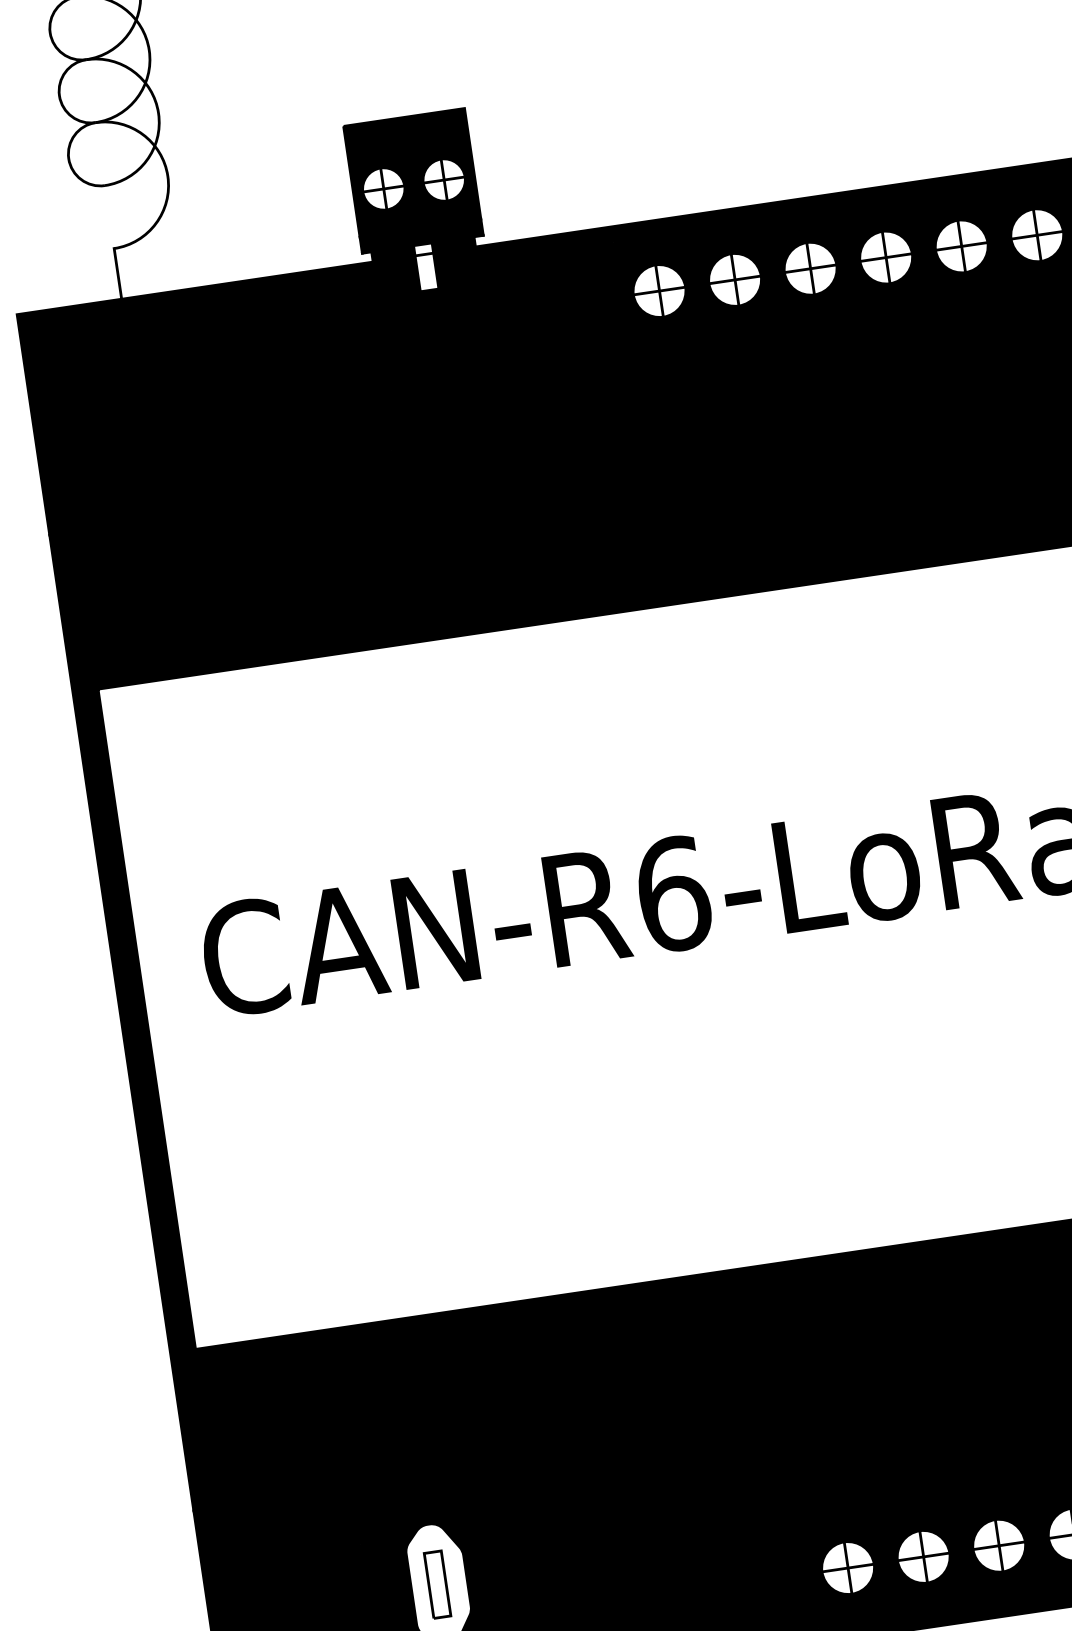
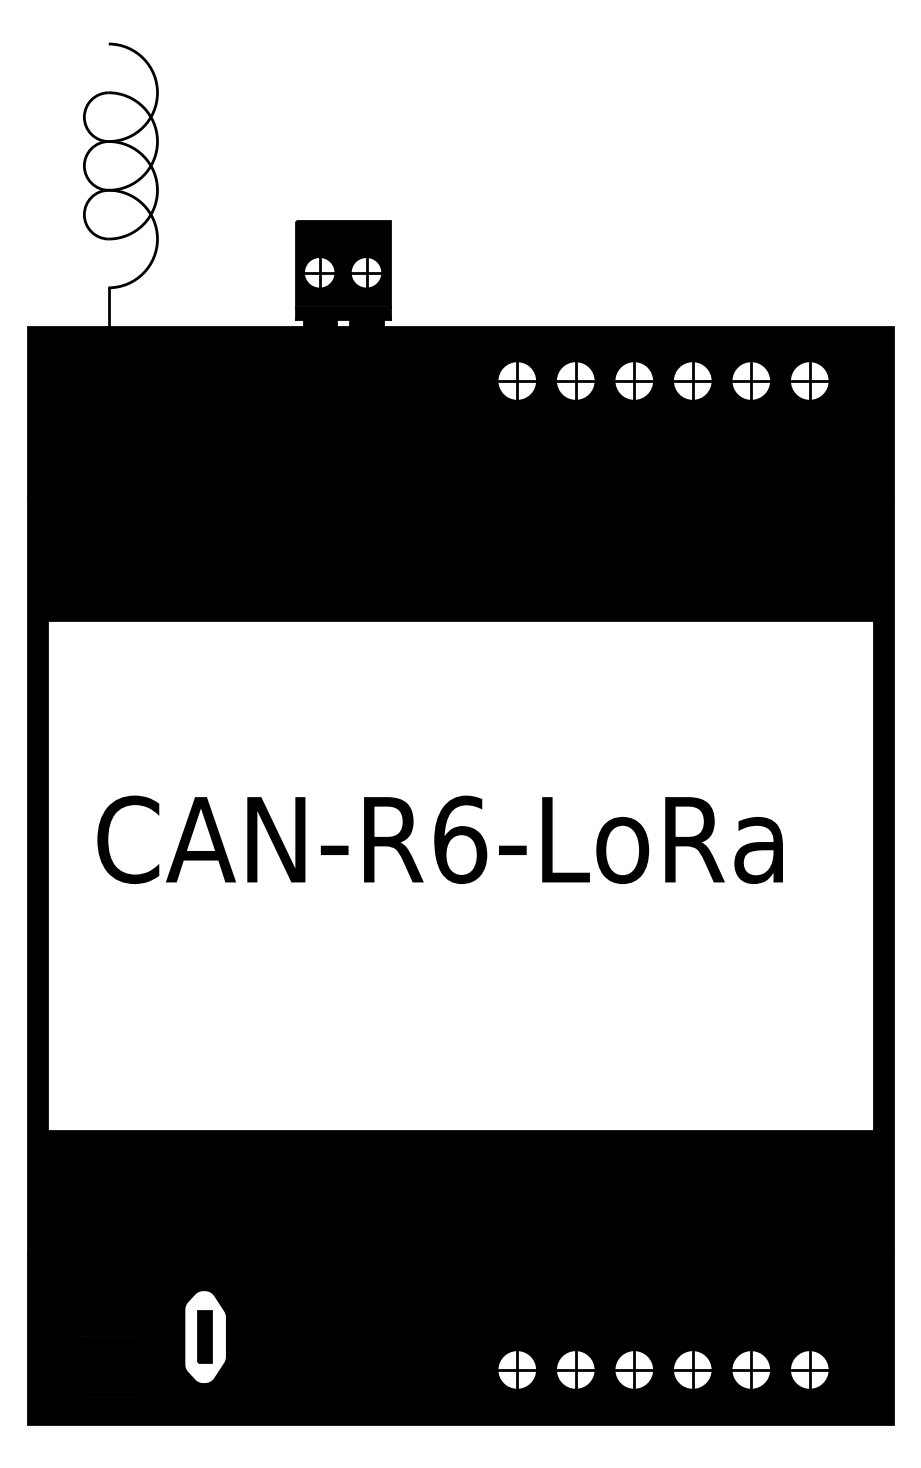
fill: (426, 272) -> (342, 340), added
fill: (436, 1584) -> (203, 1336), added

